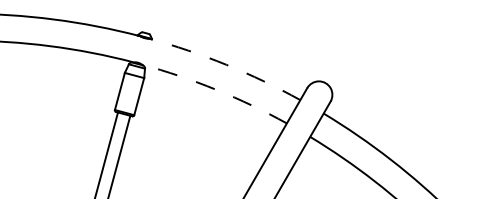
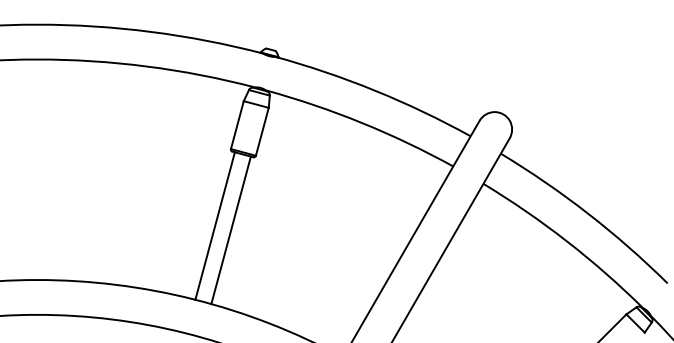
arc: (226, 64) -> (375, 90), dashed -> solid
arc: (215, 89) -> (361, 122), dashed -> solid

